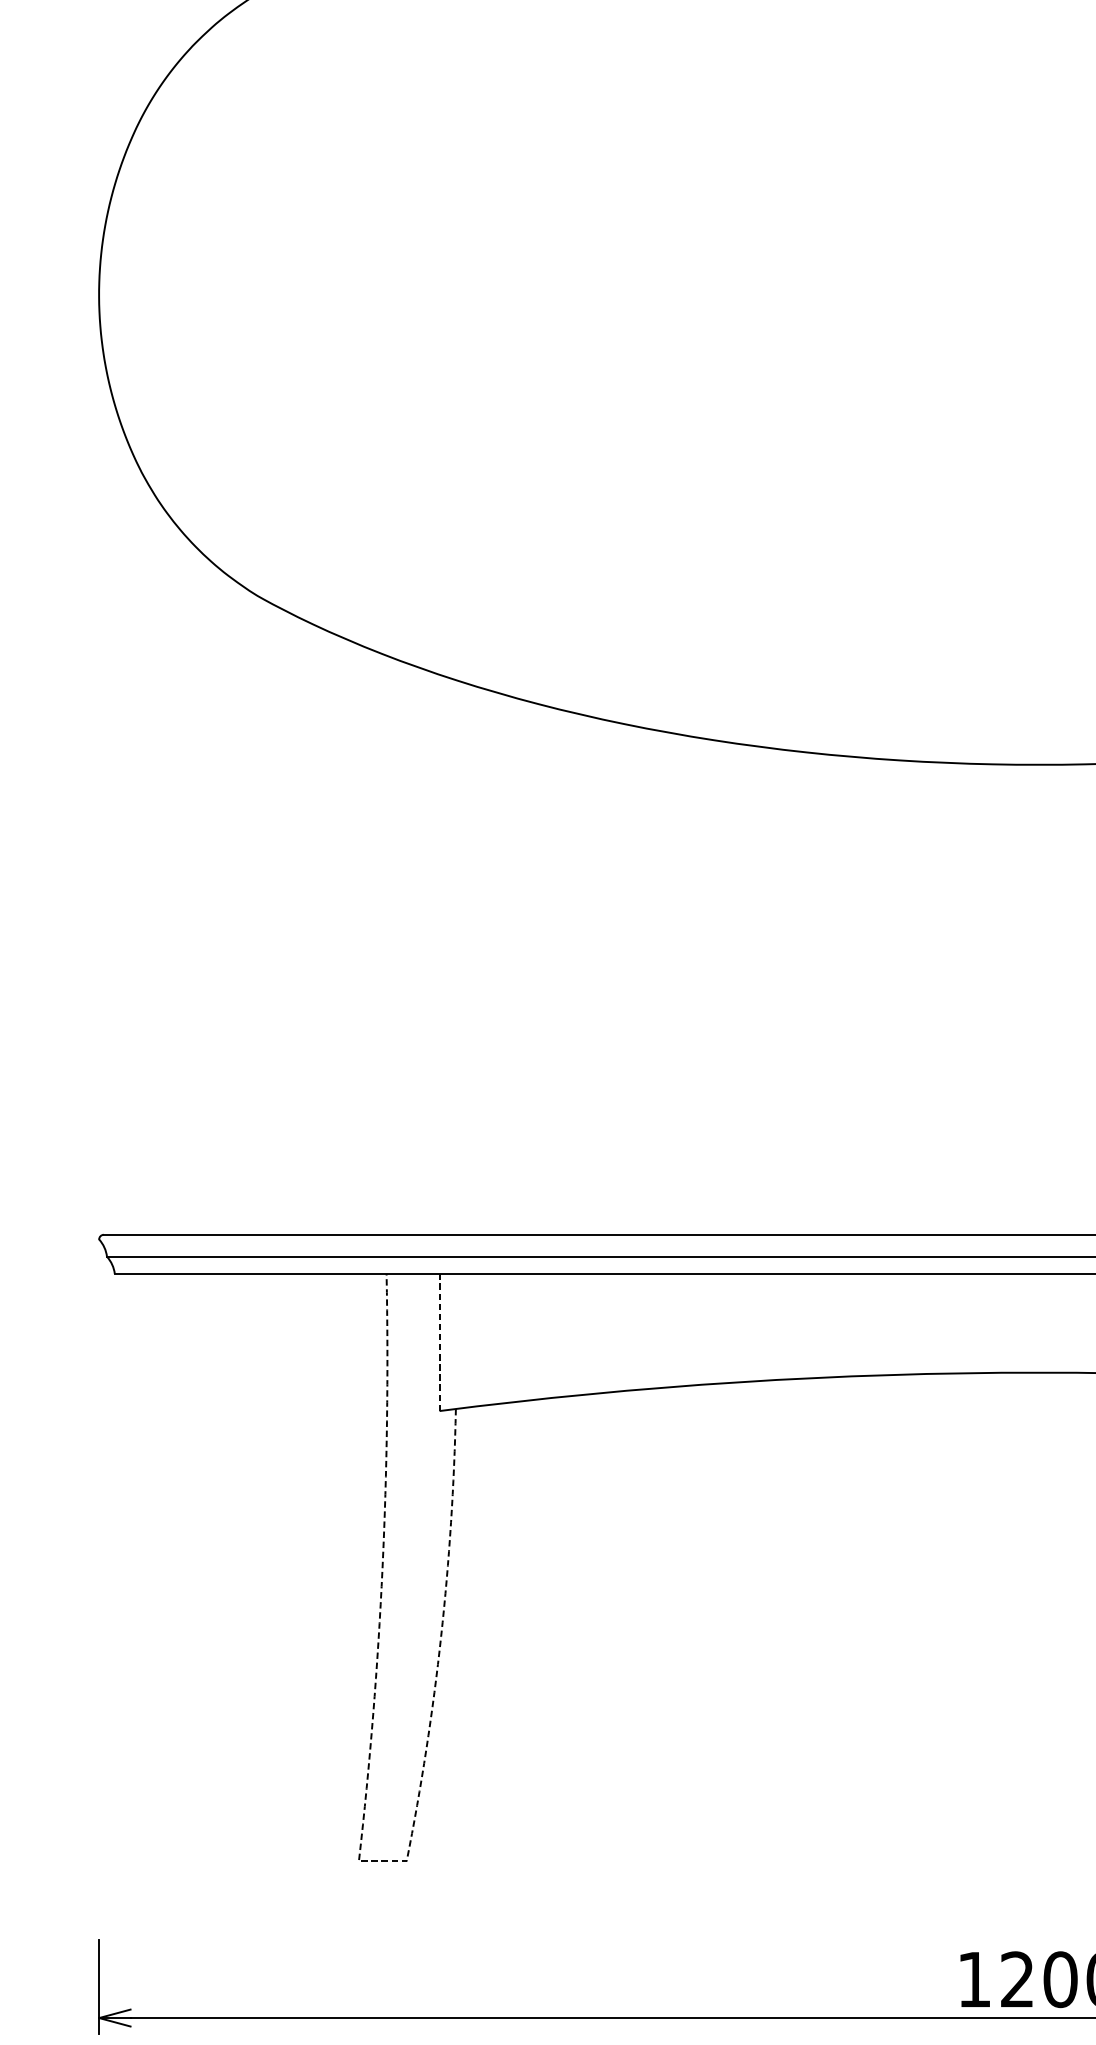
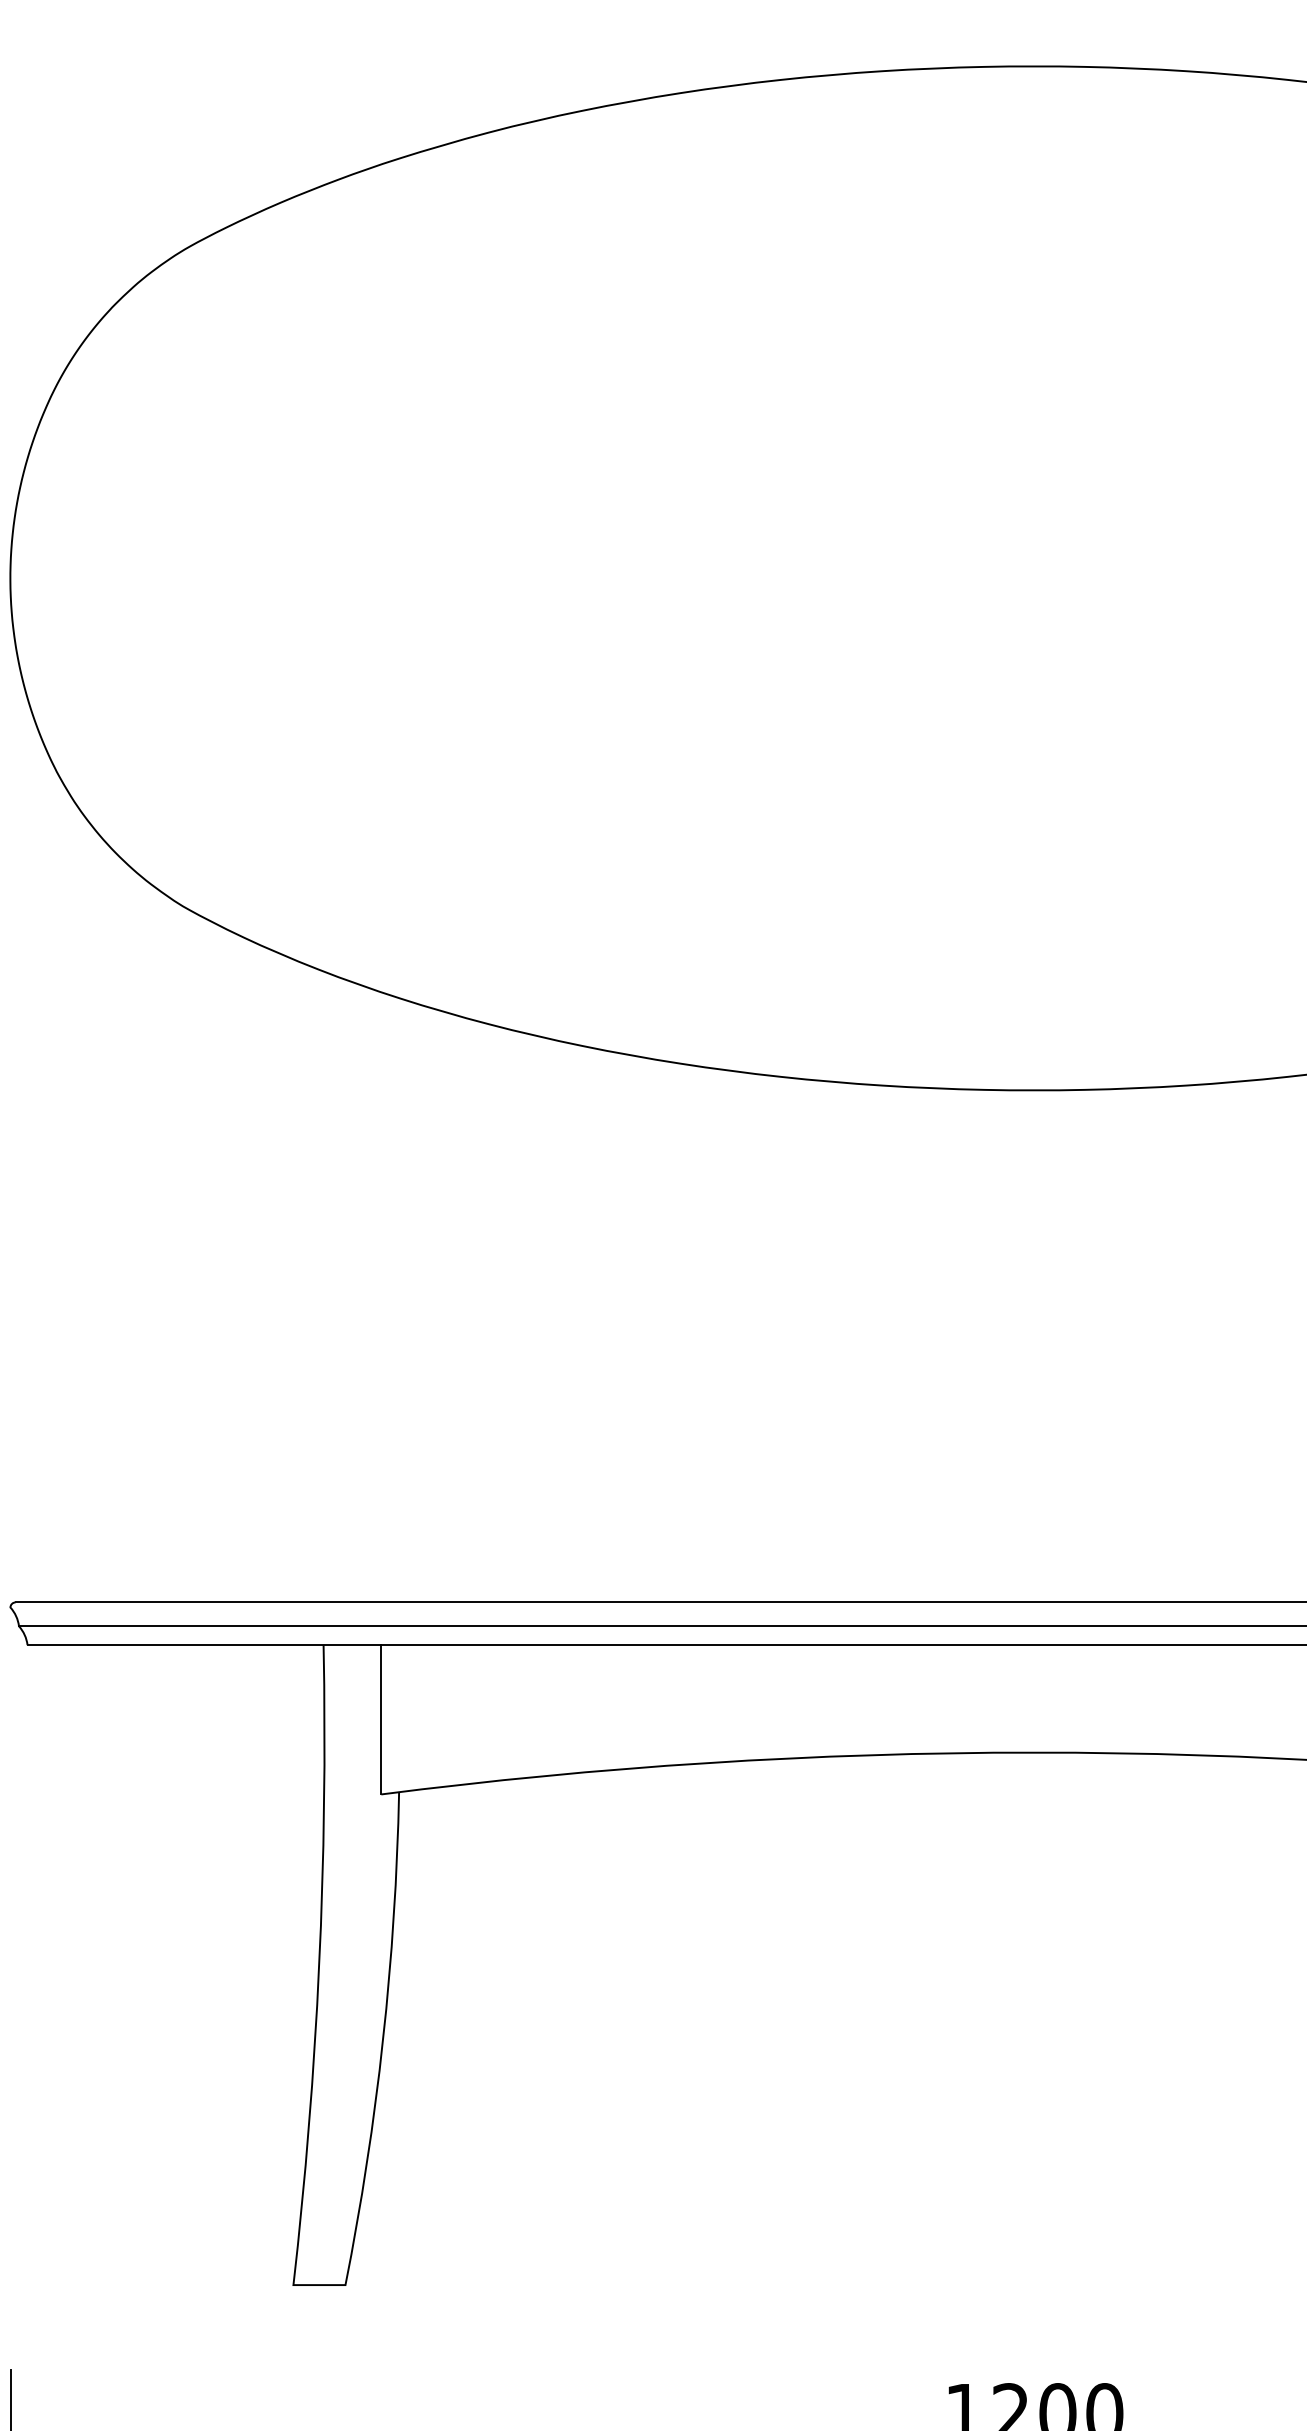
line: (439, 1342) -> (381, 1719), dashed -> solid
line: (363, 1820) -> (298, 2240), dashed -> solid

